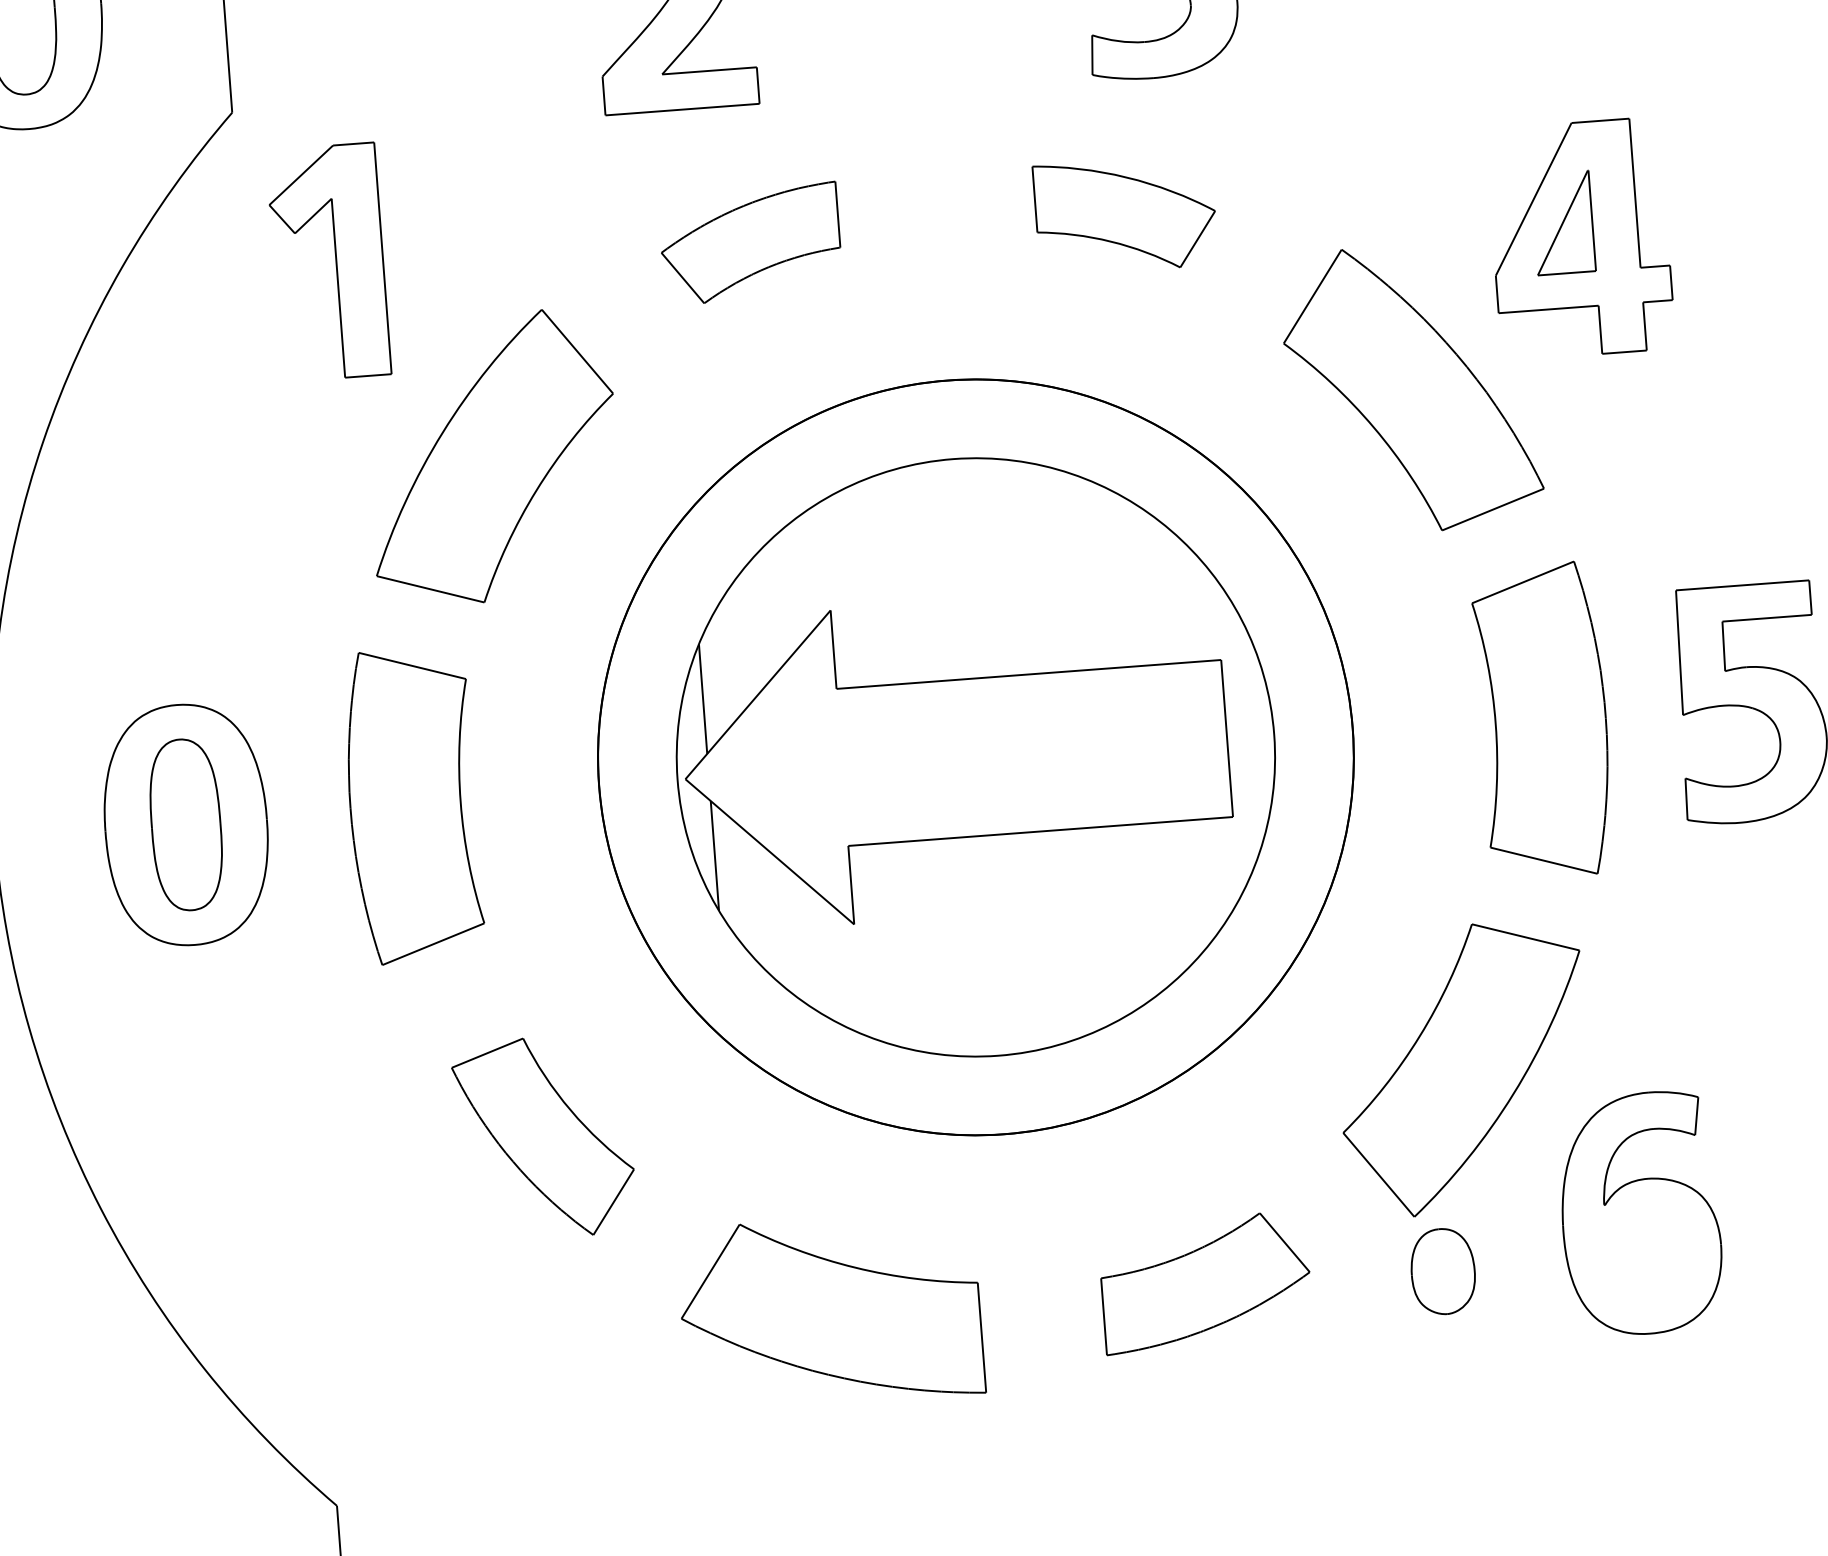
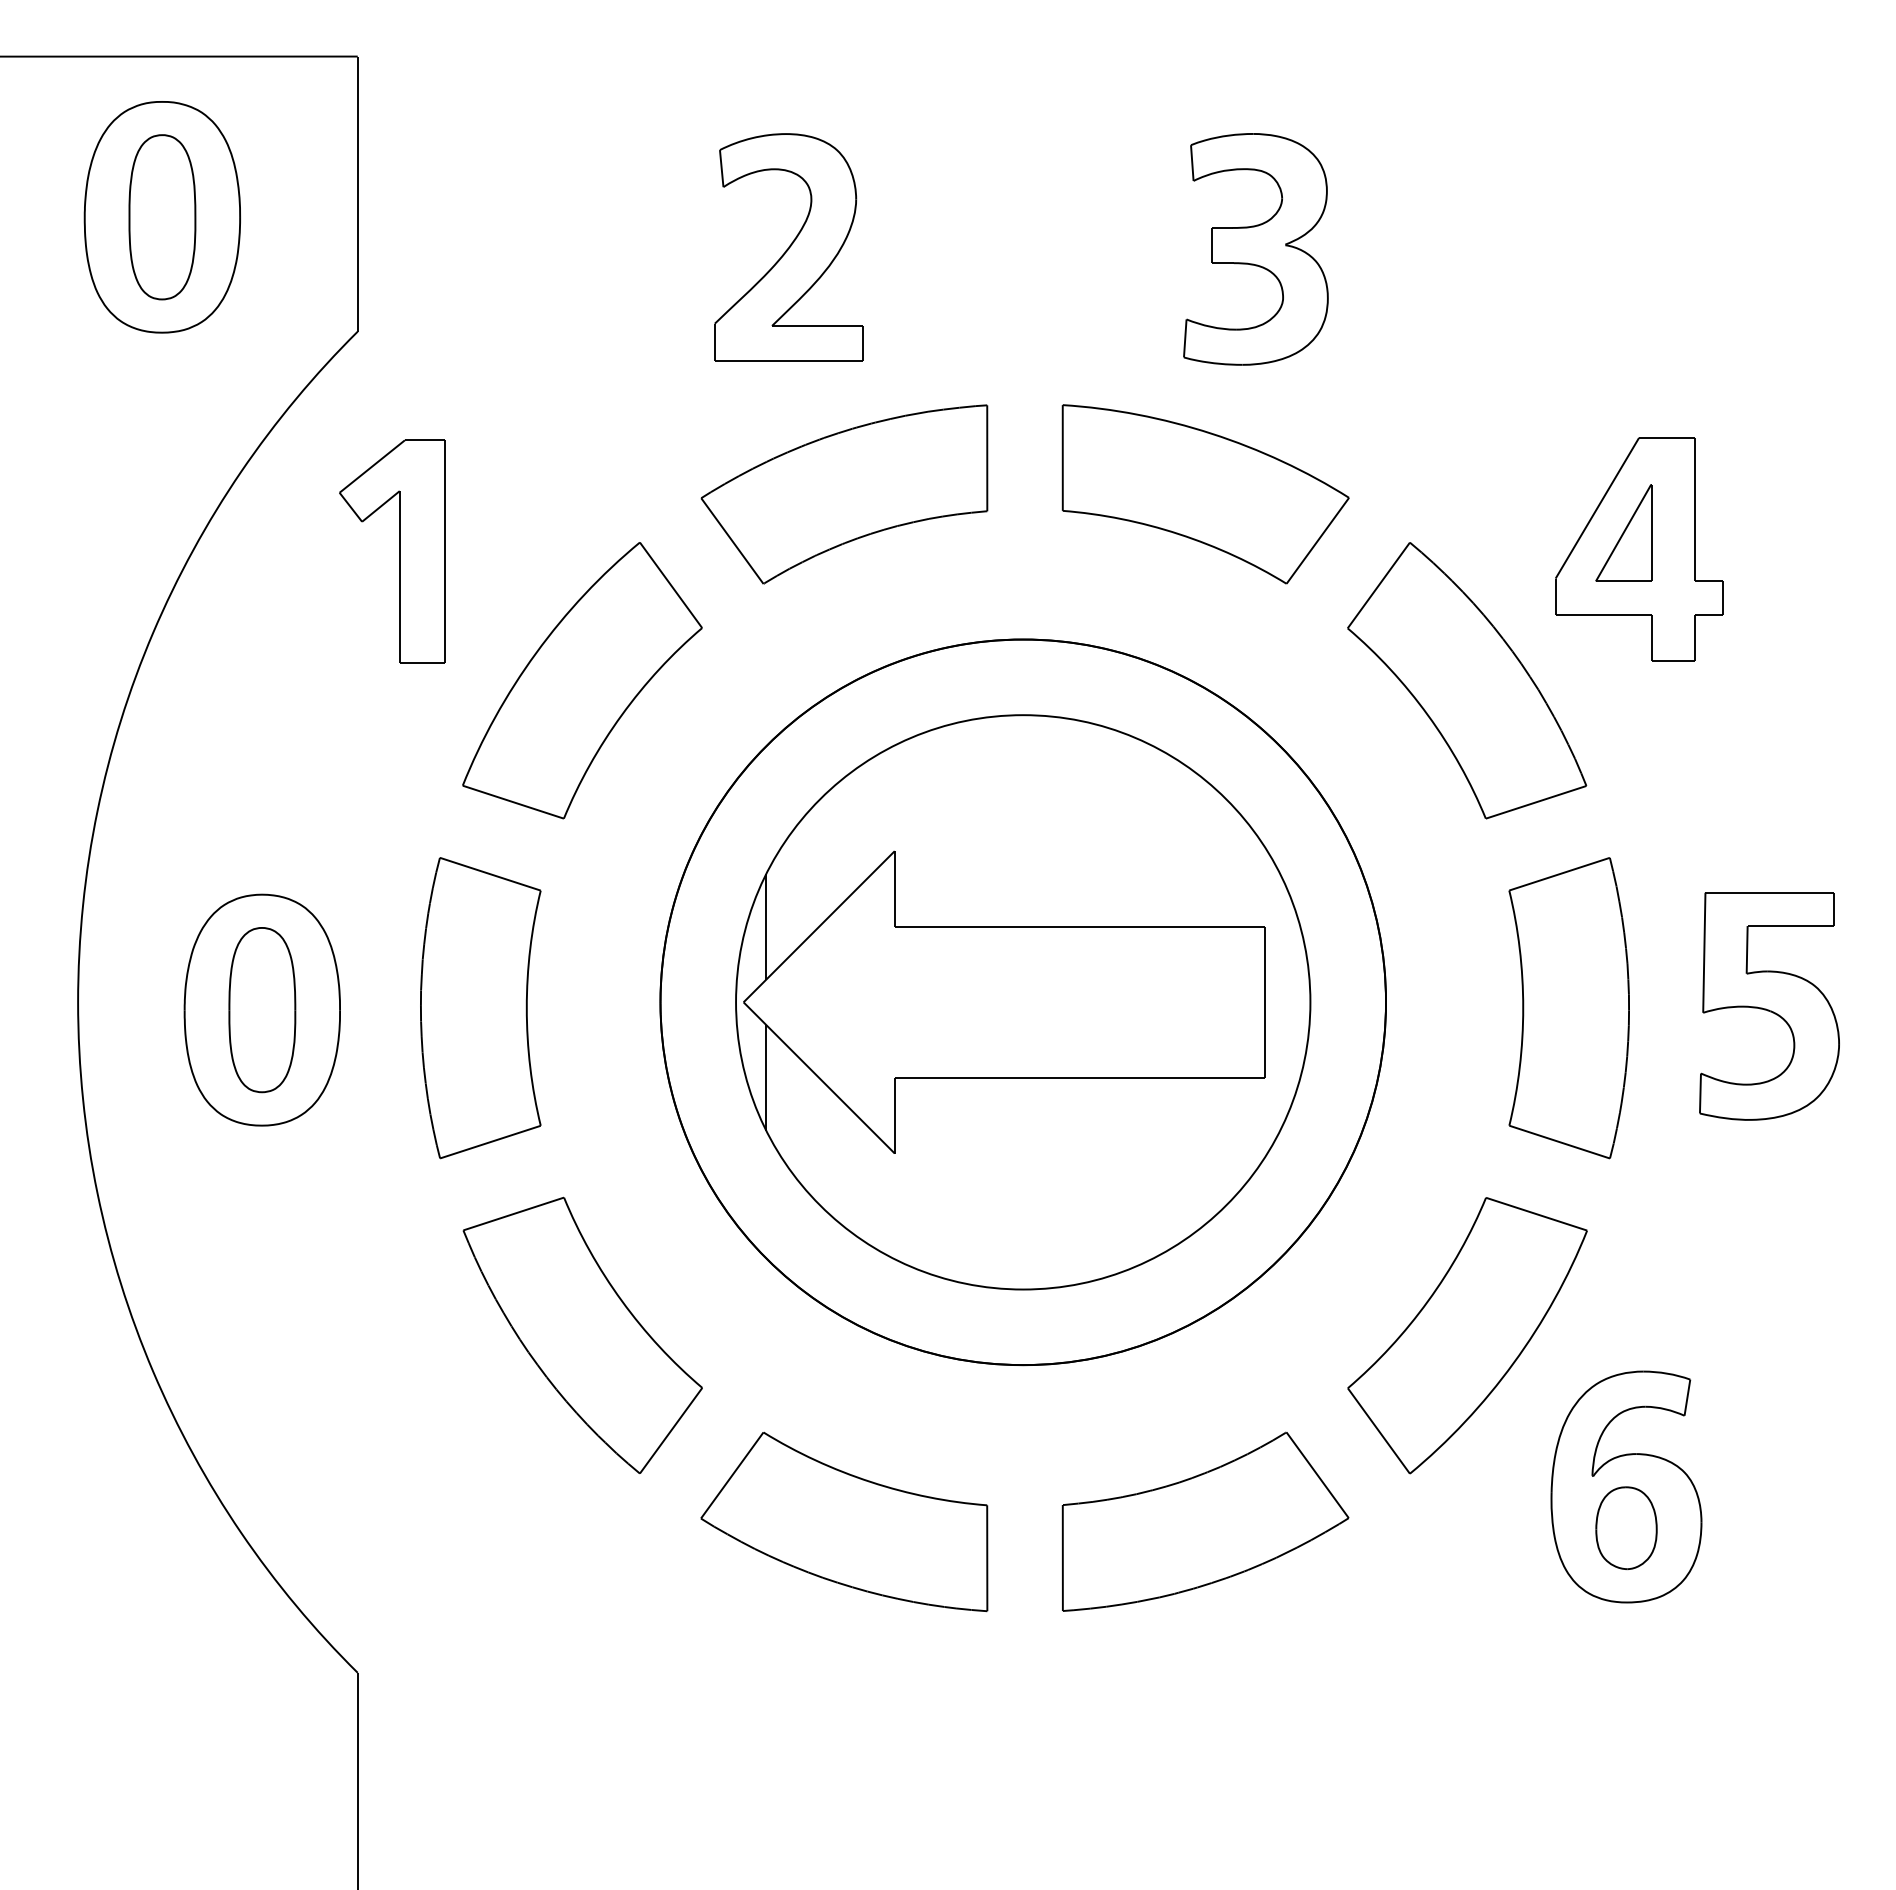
part: (1125, 215) -> (1205, 494), size x1.67
part: (750, 243) -> (844, 494), size x1.67
part: (336, 261) -> (399, 551), moved
part: (544, 1136) -> (582, 1334), size x1.43
part: (1443, 1270) -> (1626, 1527), moved
part: (1205, 1282) -> (1205, 1521), size x1.43

